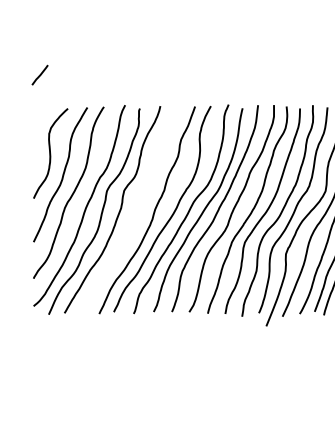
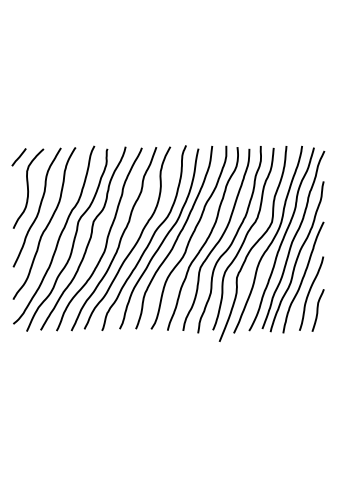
line: (39, 75) -> (18, 157), moved
curve: (137, 214) -> (105, 242), added

